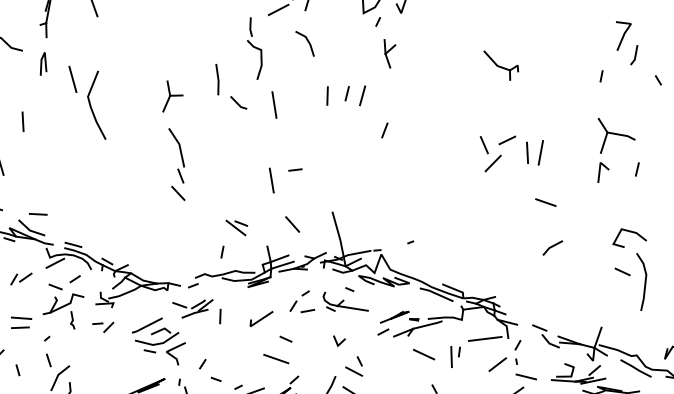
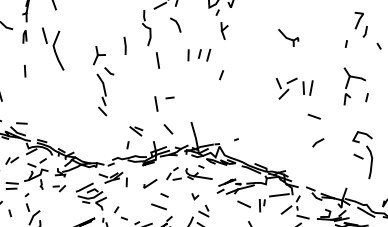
part: (86, 101) -> (52, 48), moved
line: (238, 103) -> (109, 71), moved
line: (23, 120) -> (25, 70), moved

